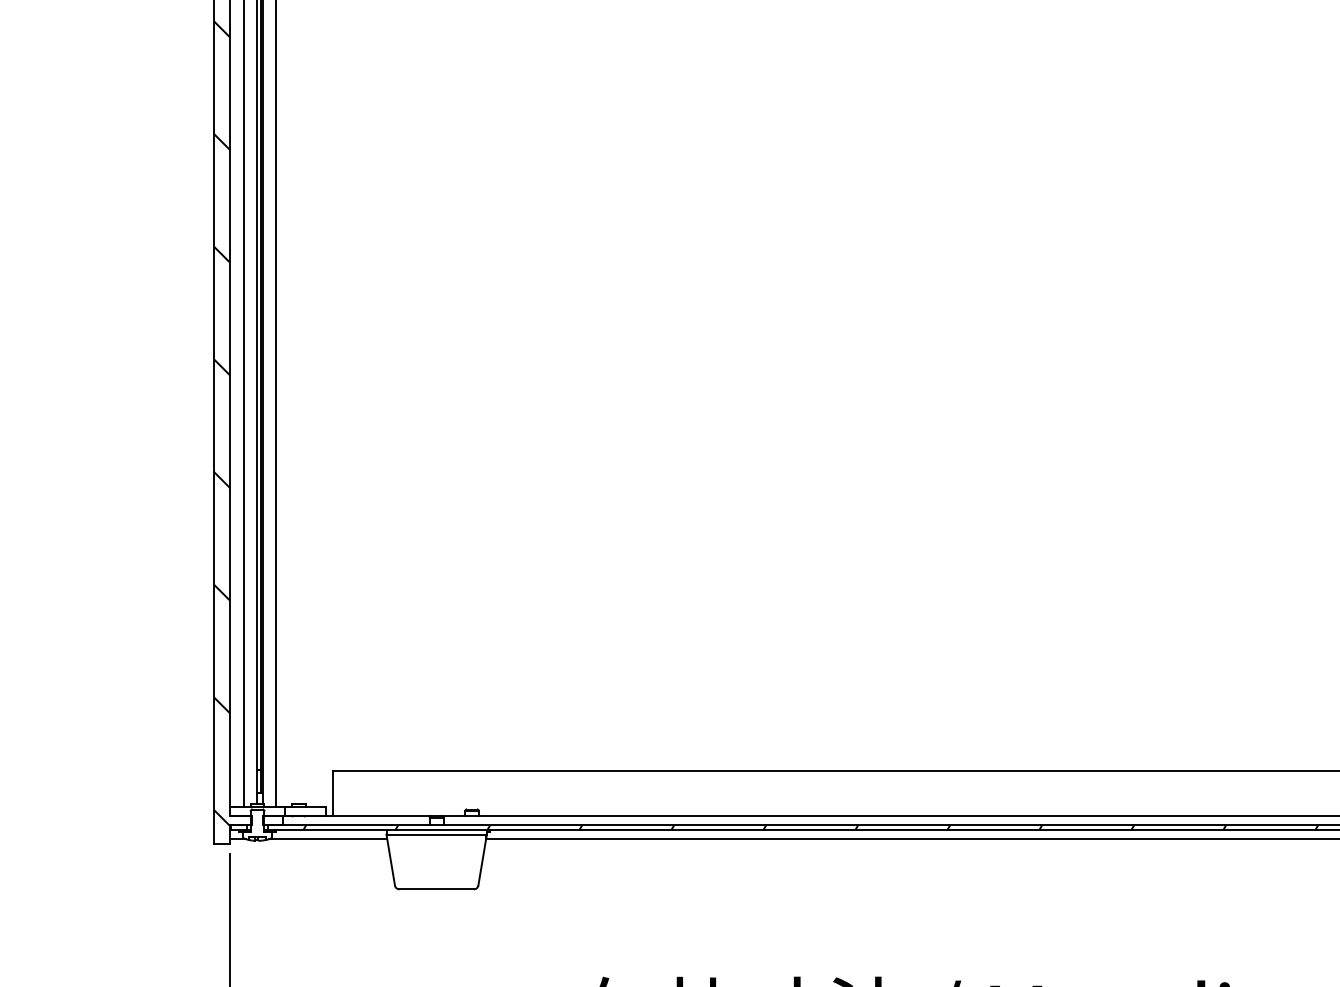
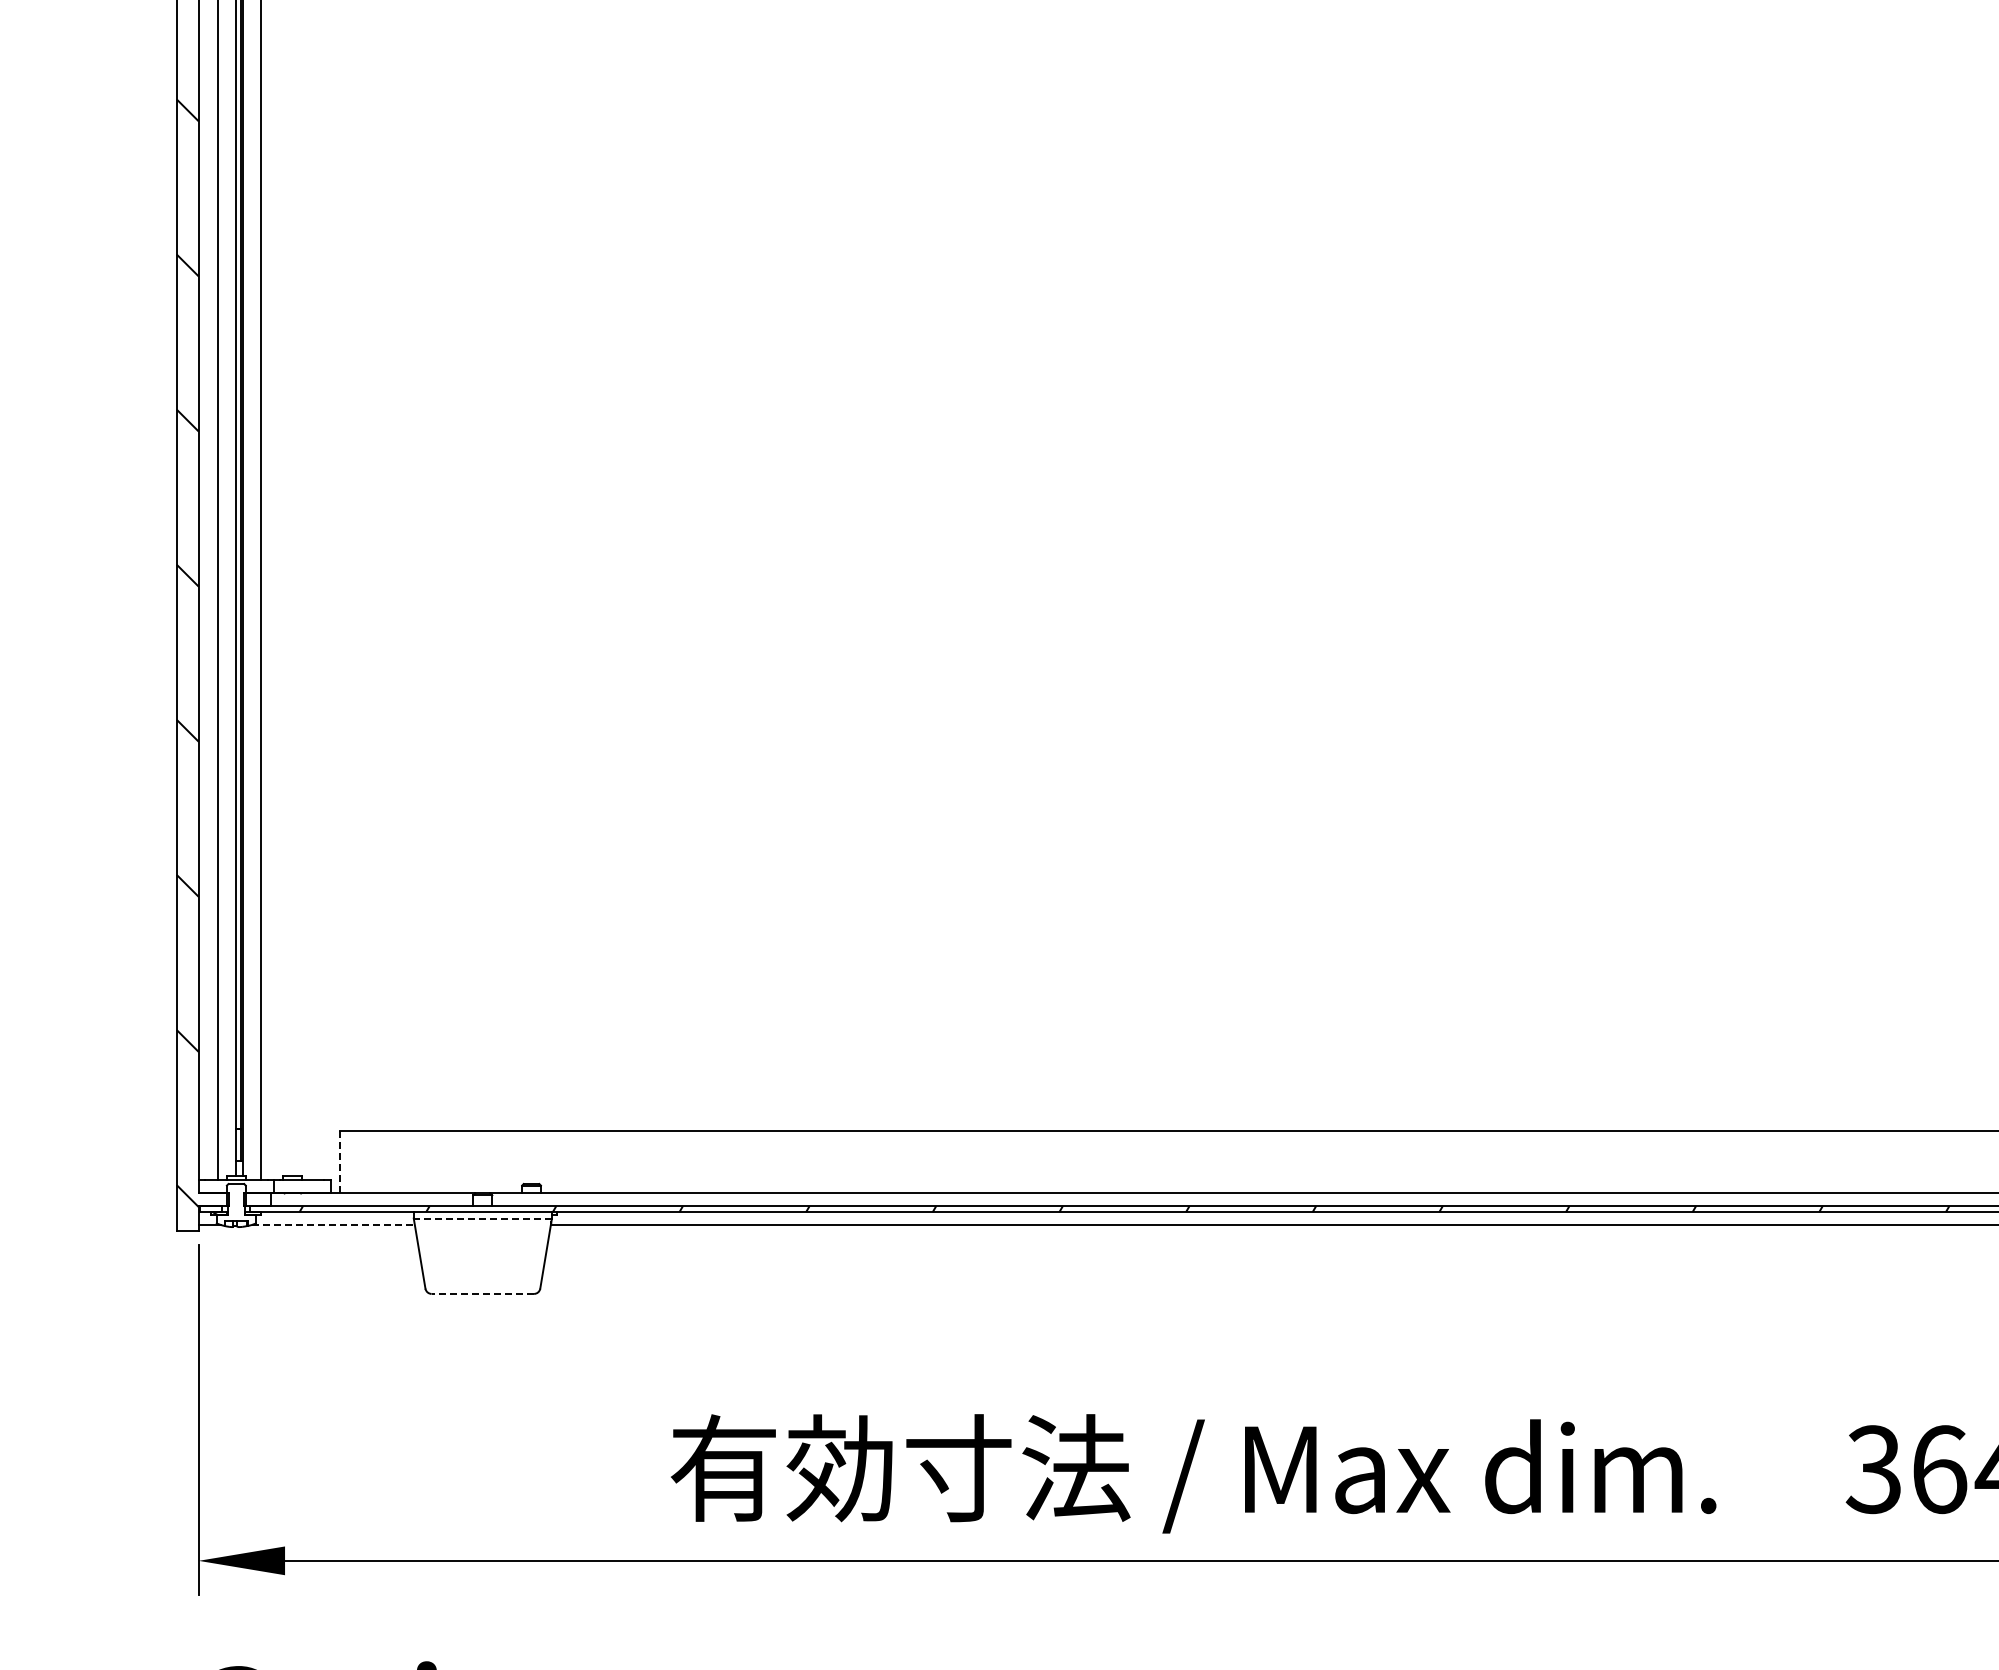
line: (332, 793) -> (339, 1162), solid -> dashed
line: (436, 834) -> (482, 1218), solid -> dashed
line: (328, 838) -> (334, 1224), solid -> dashed
line: (436, 889) -> (482, 1293), solid -> dashed

